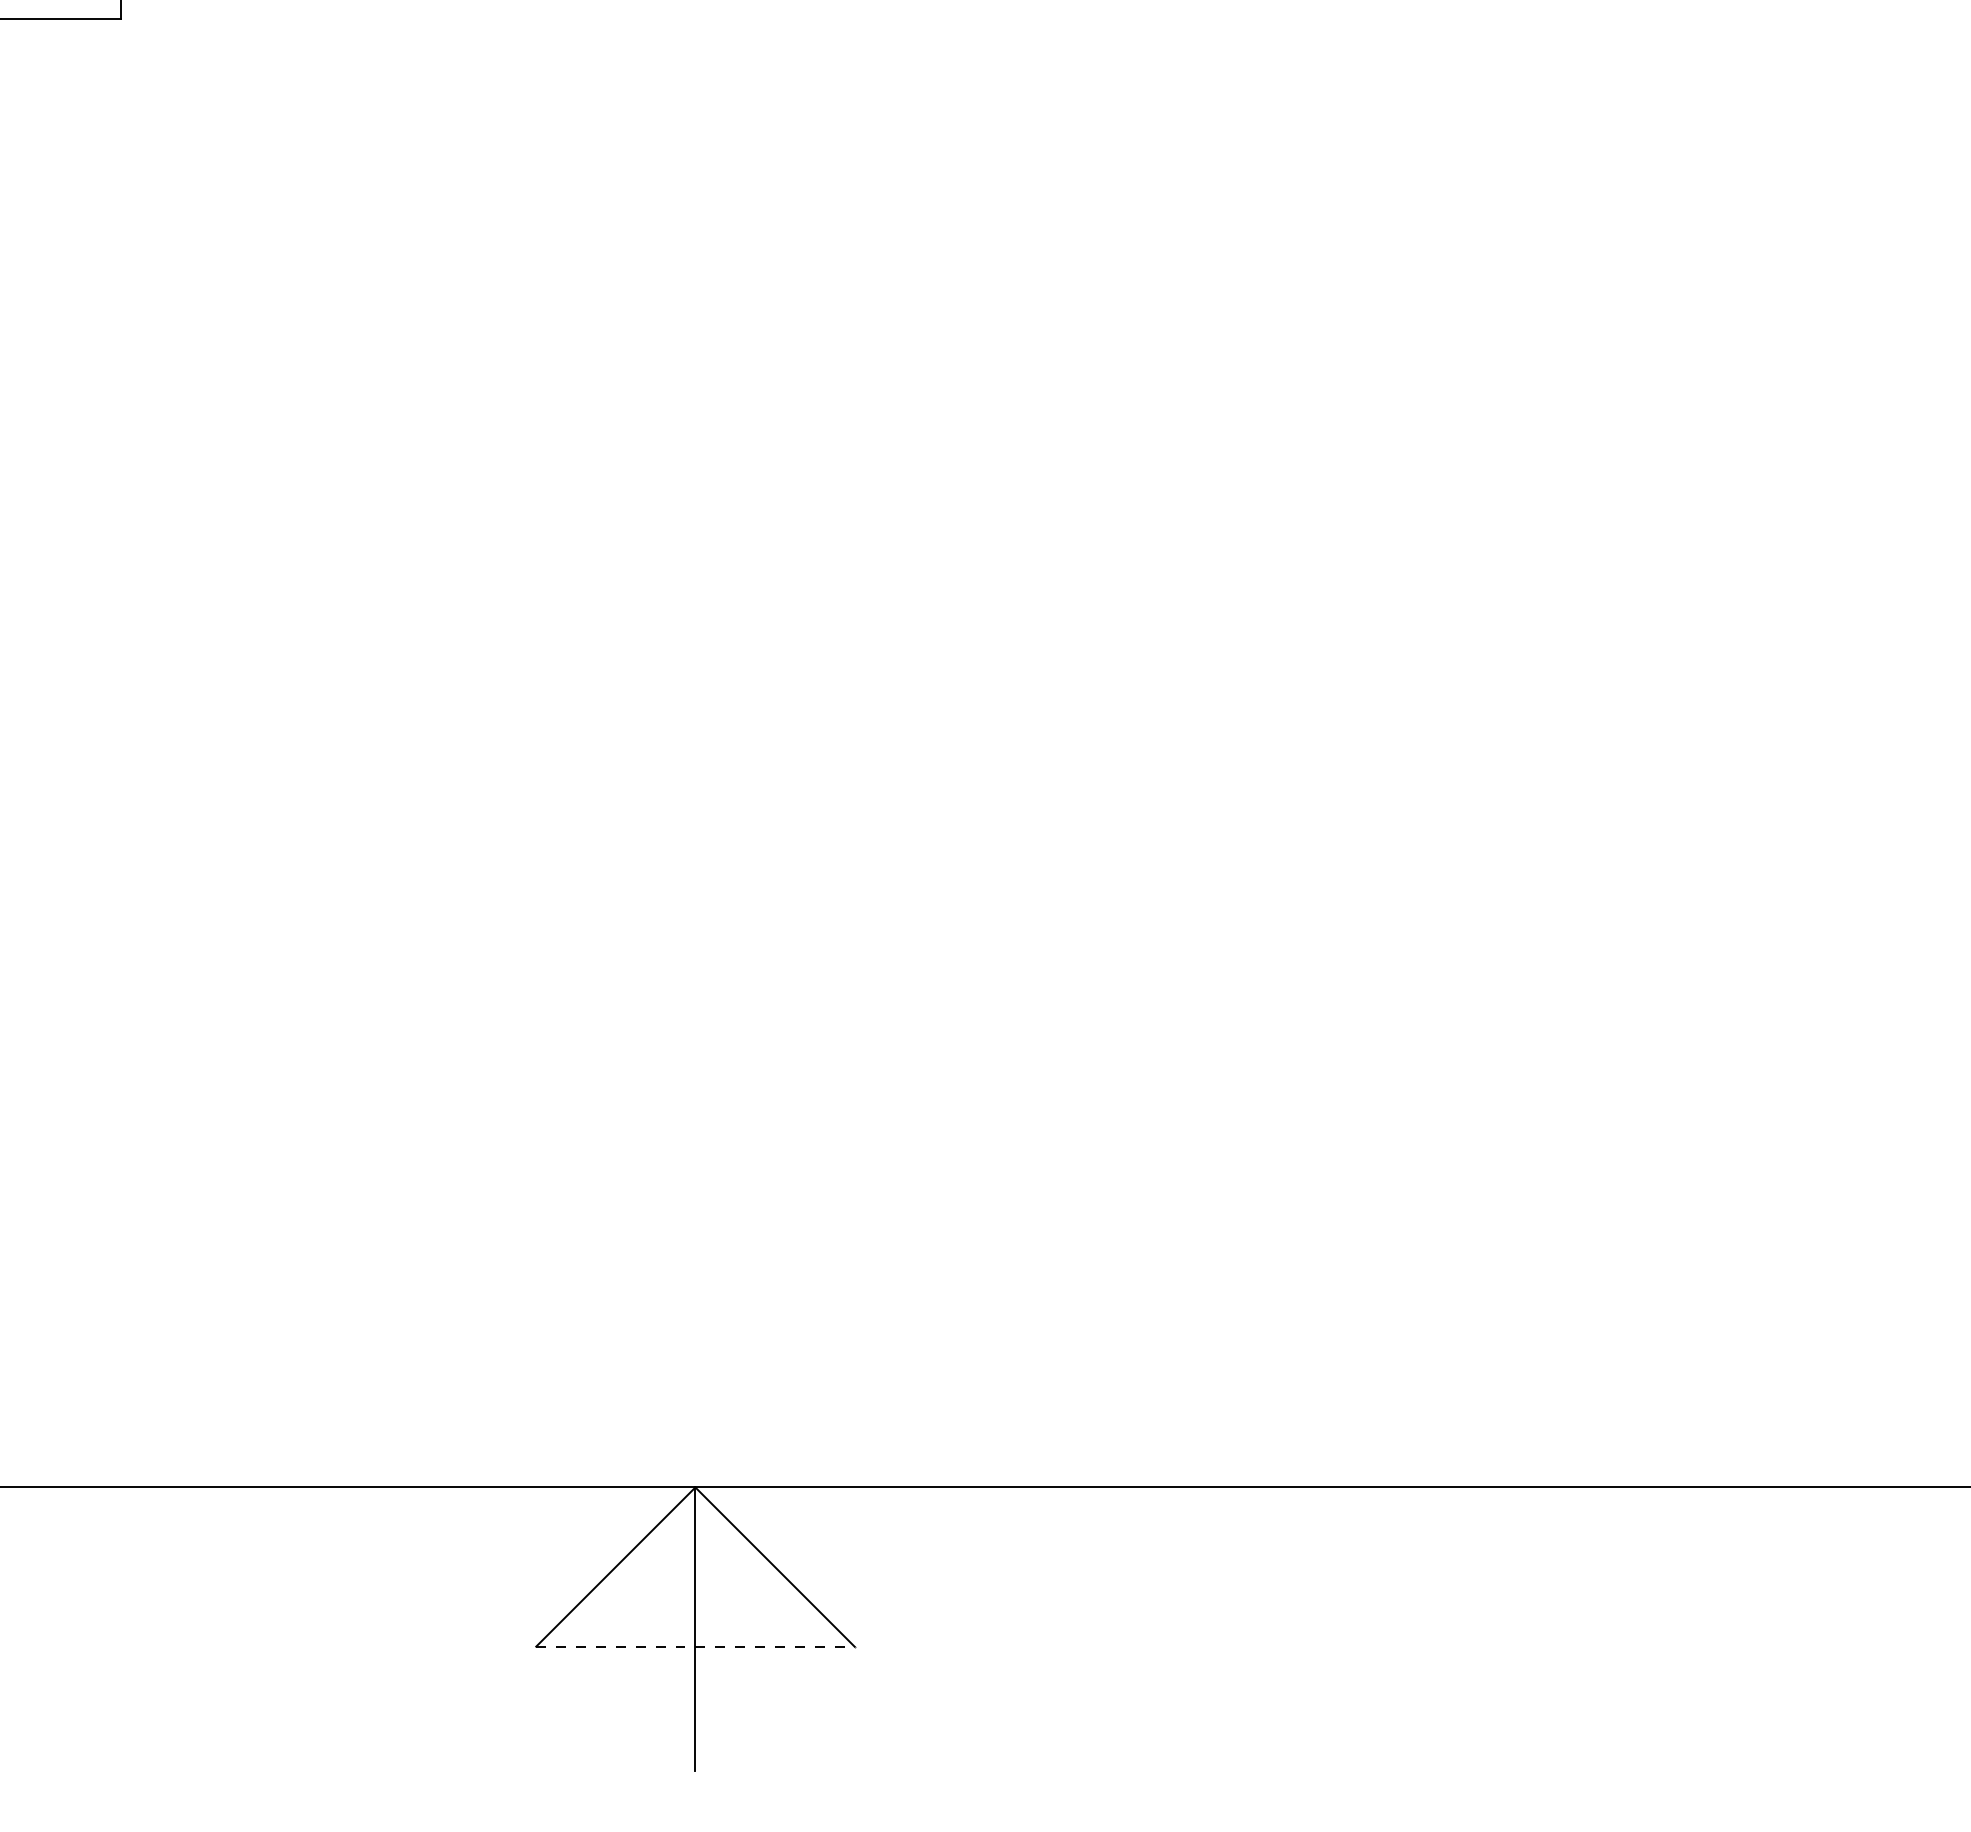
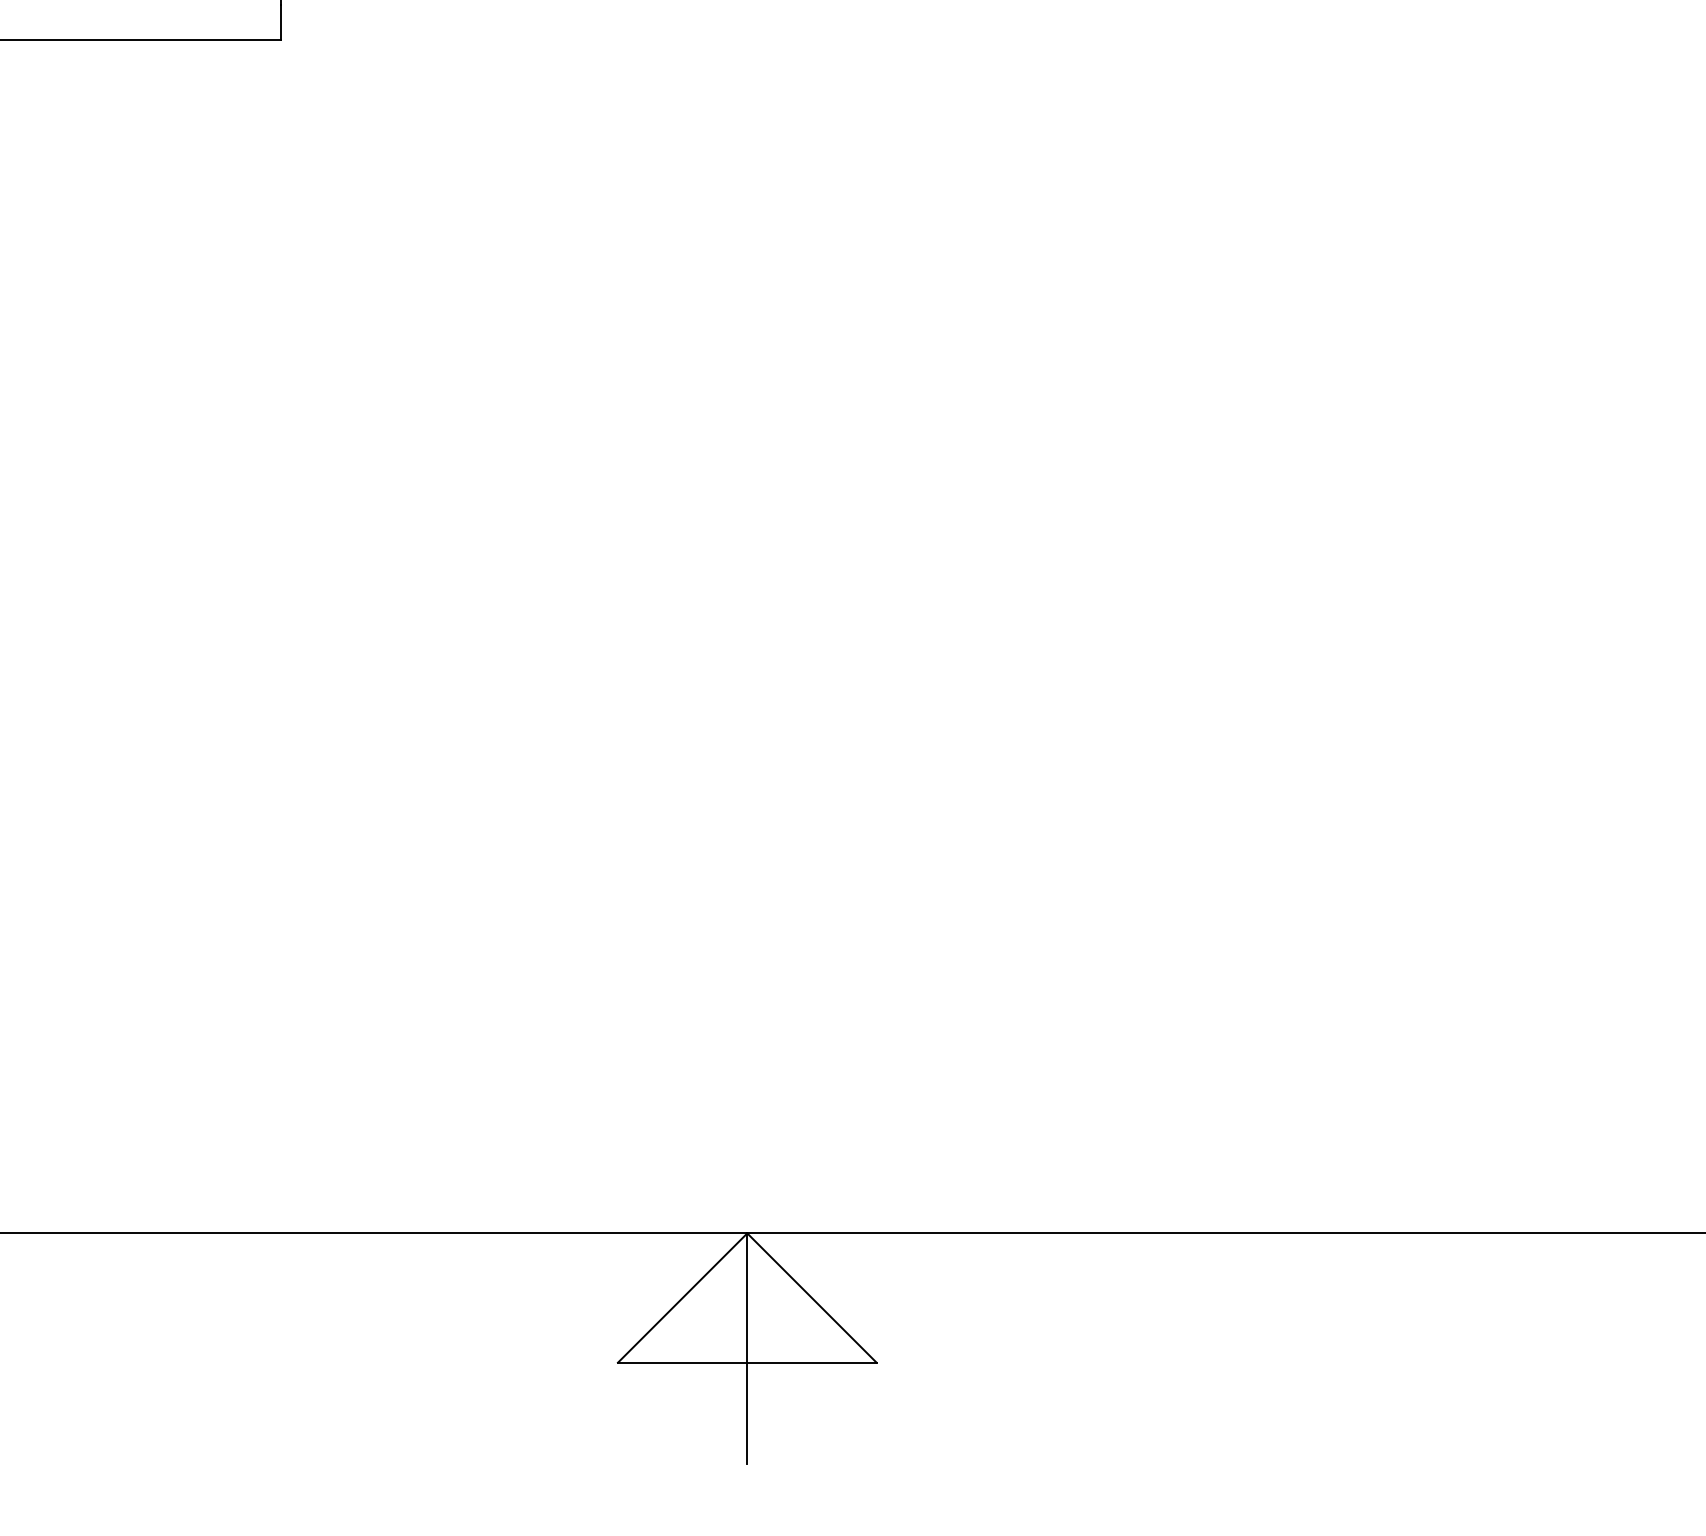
line: (695, 1646) -> (747, 1362), dashed -> solid

